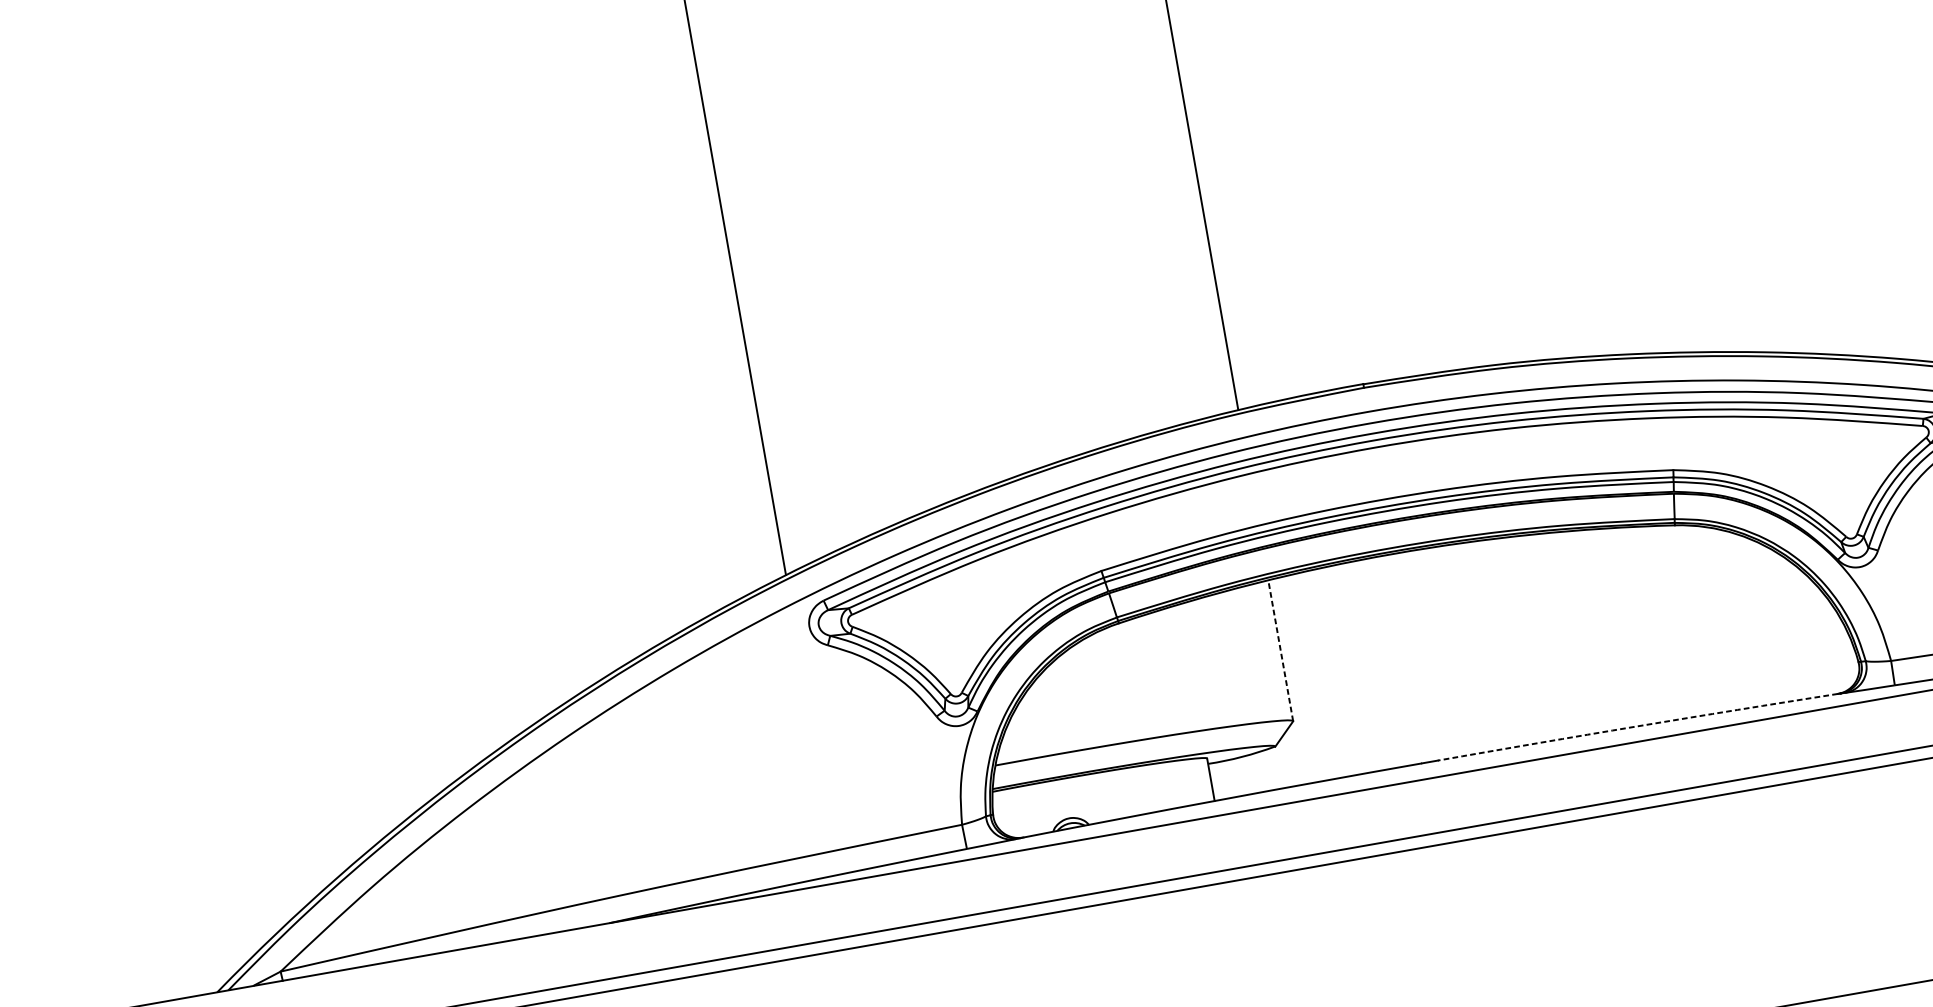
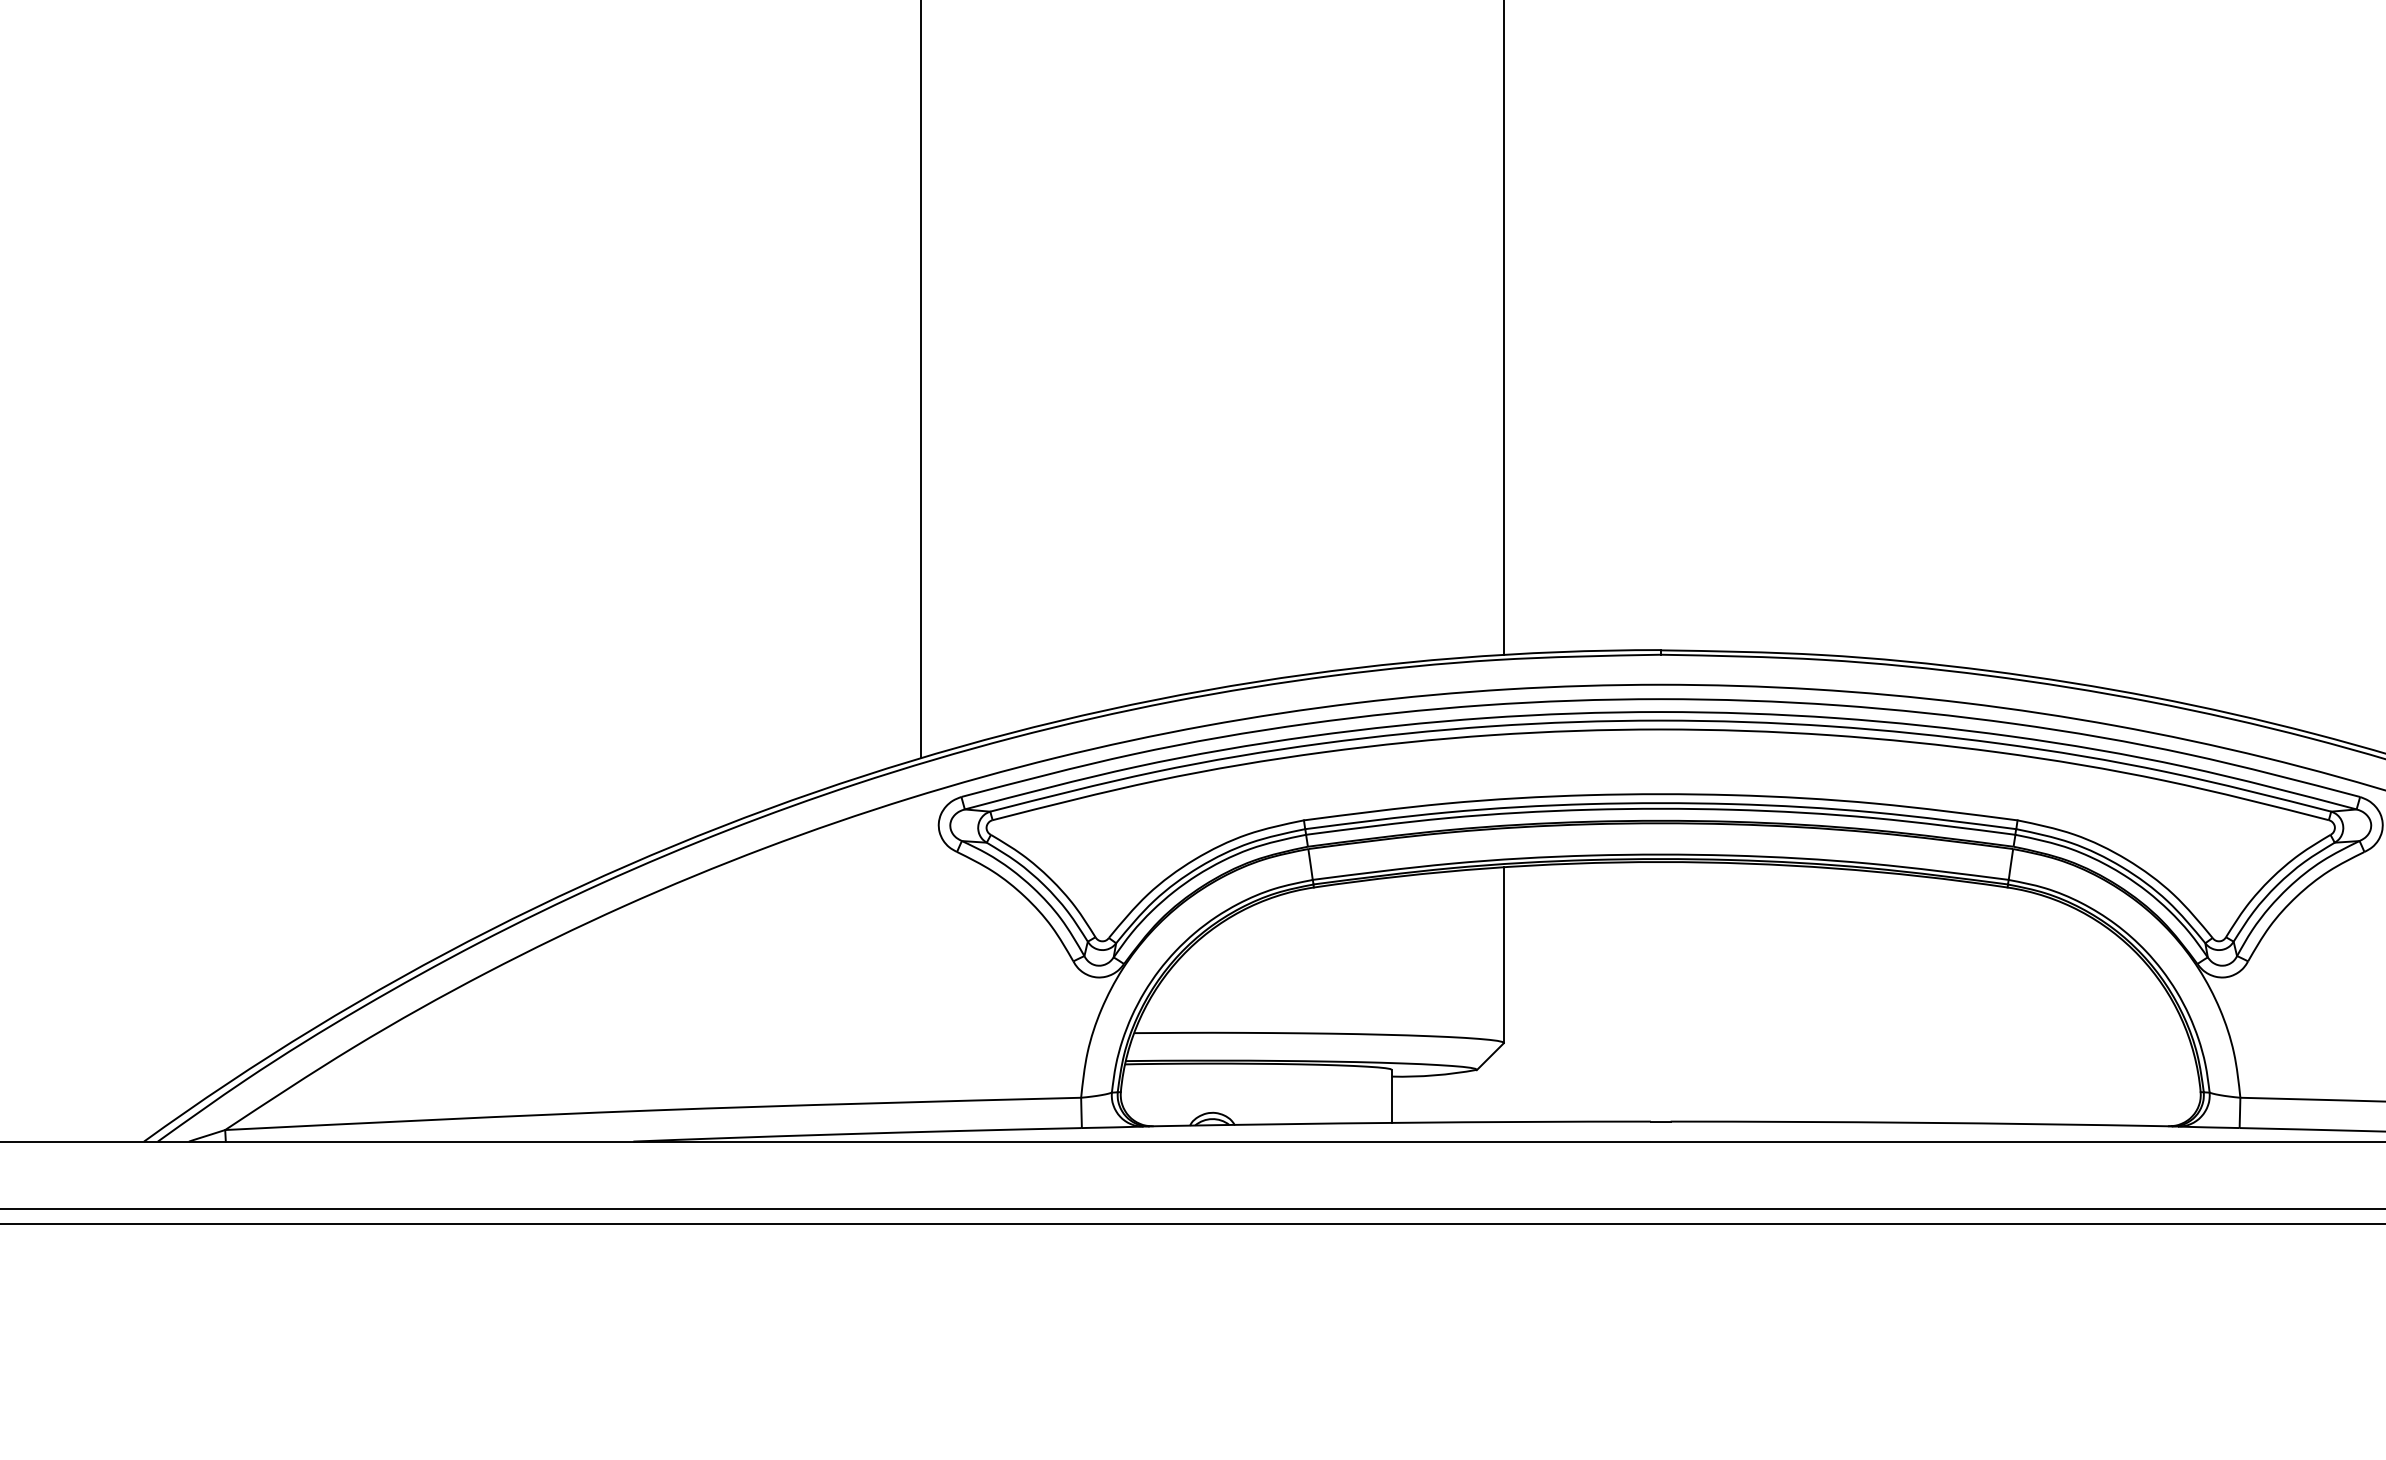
line: (1280, 651) -> (1503, 955), dashed -> solid
arc: (1637, 726) -> (1919, 1122), dashed -> solid

